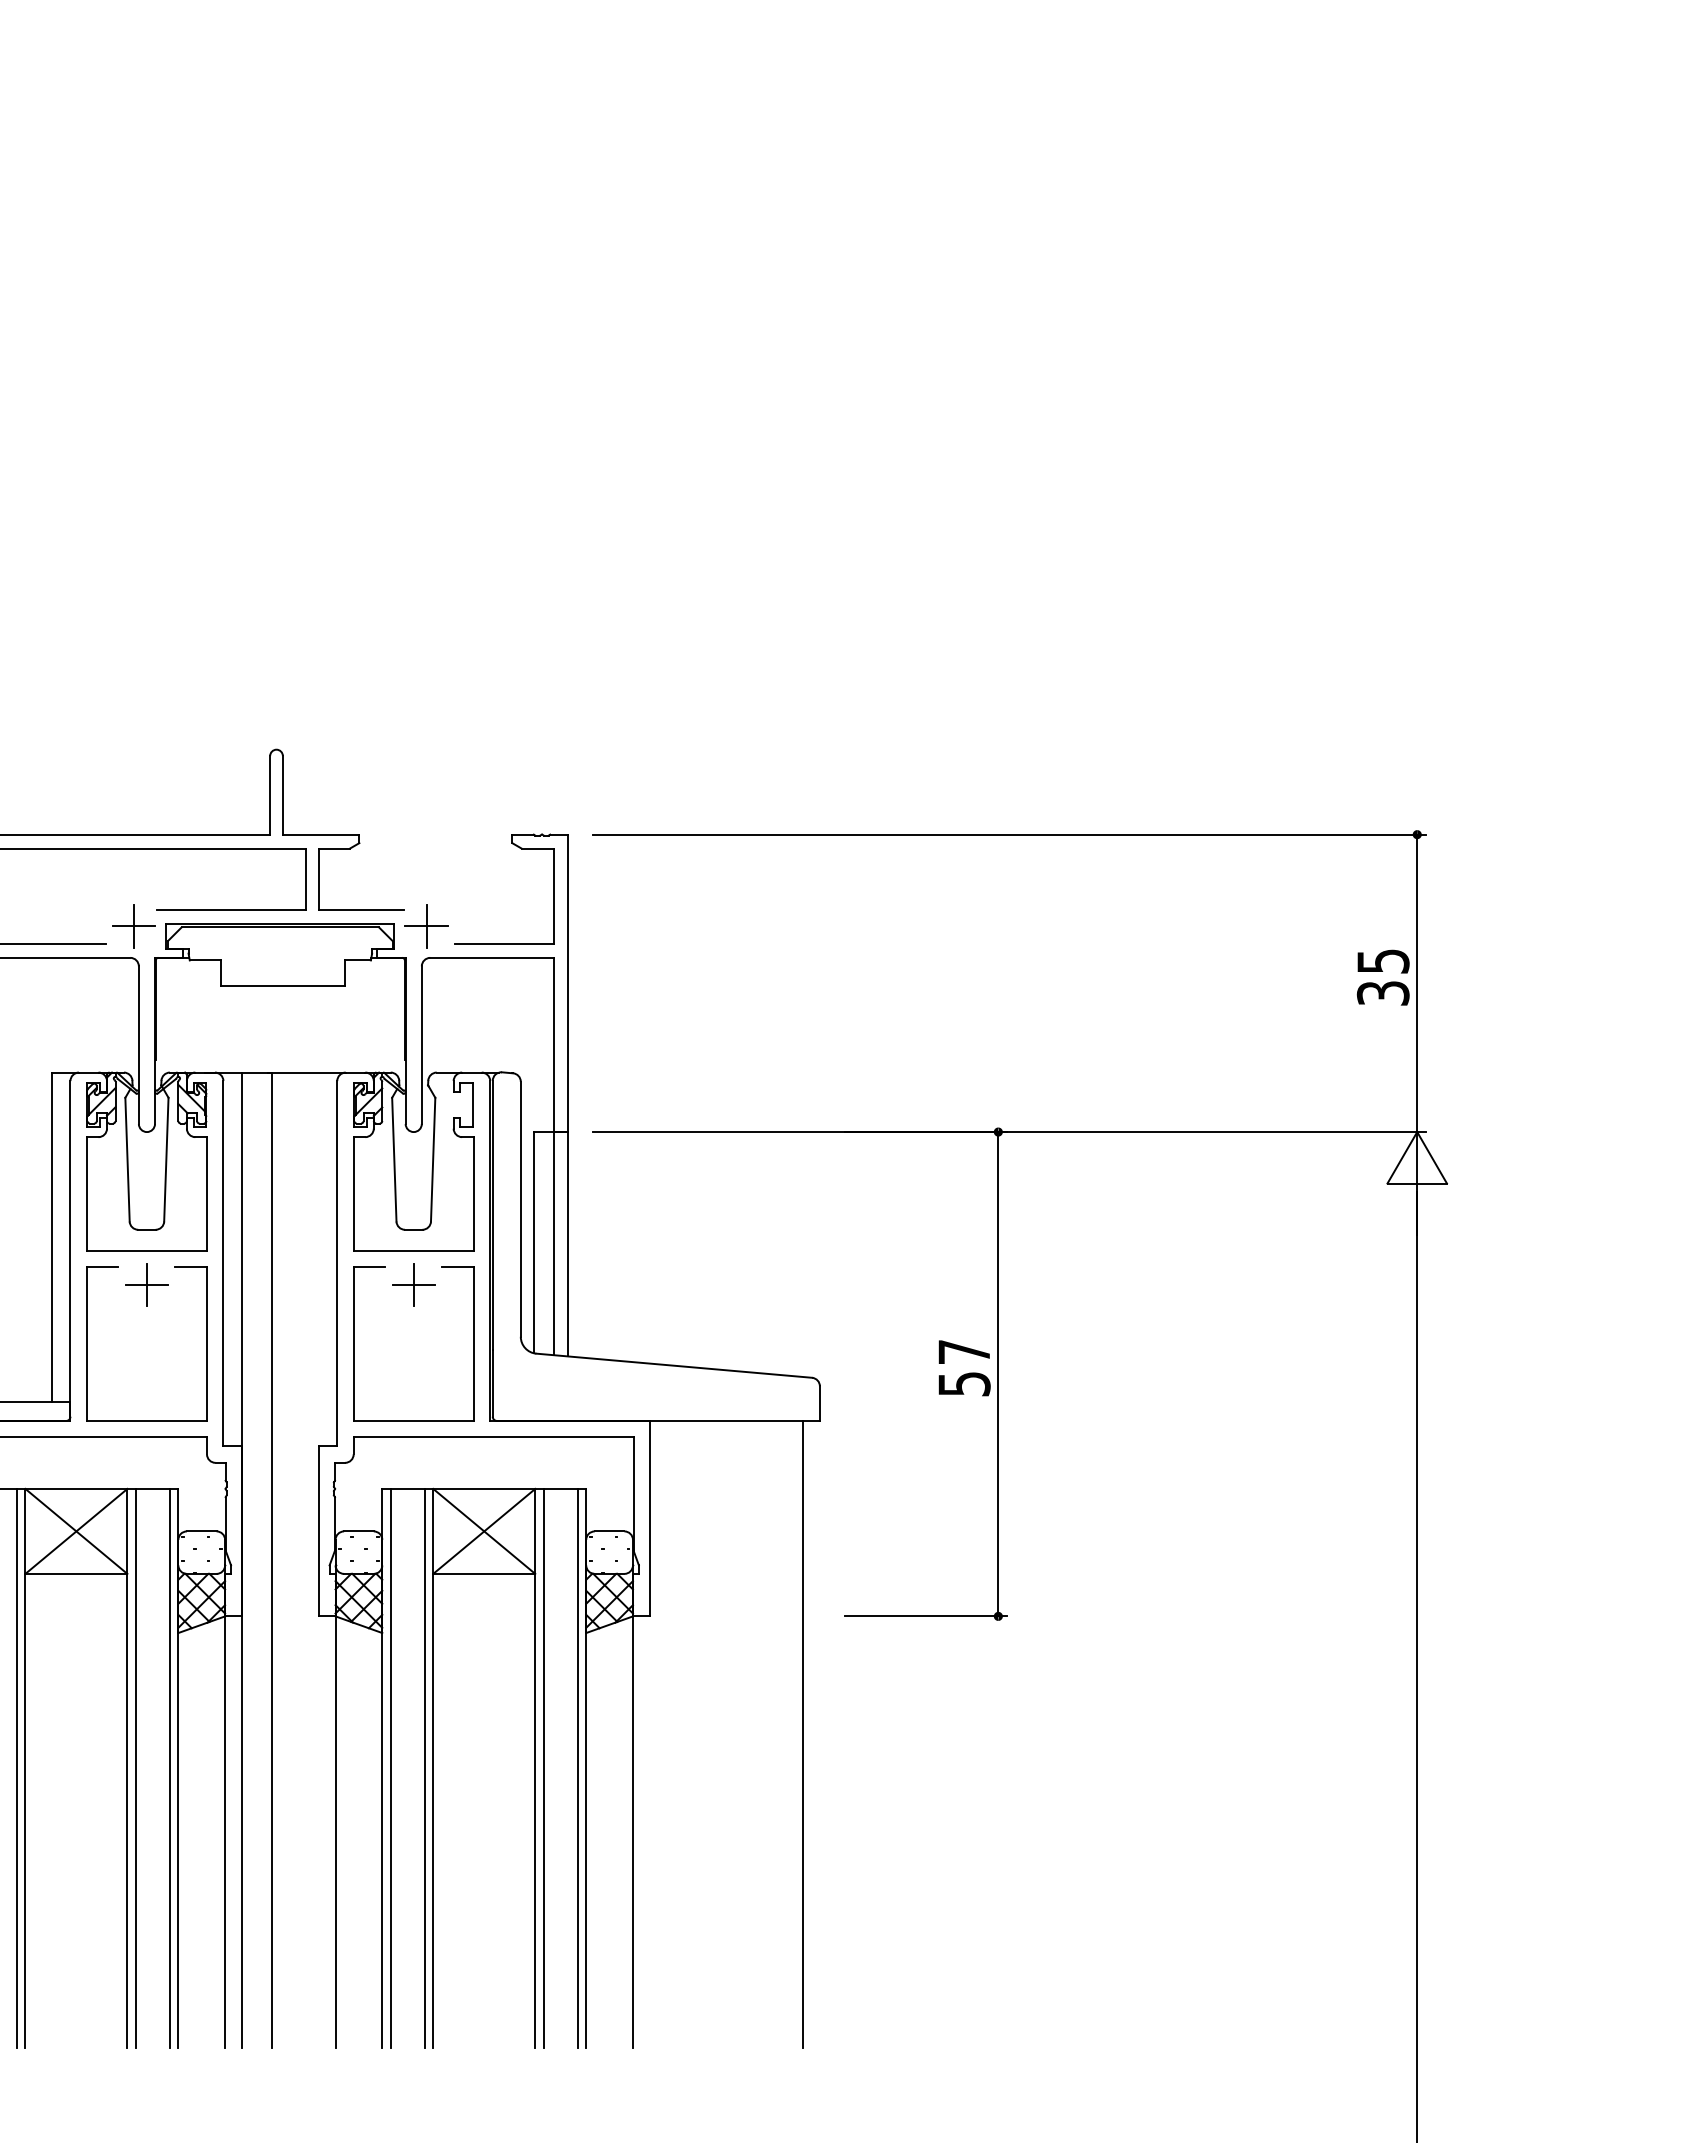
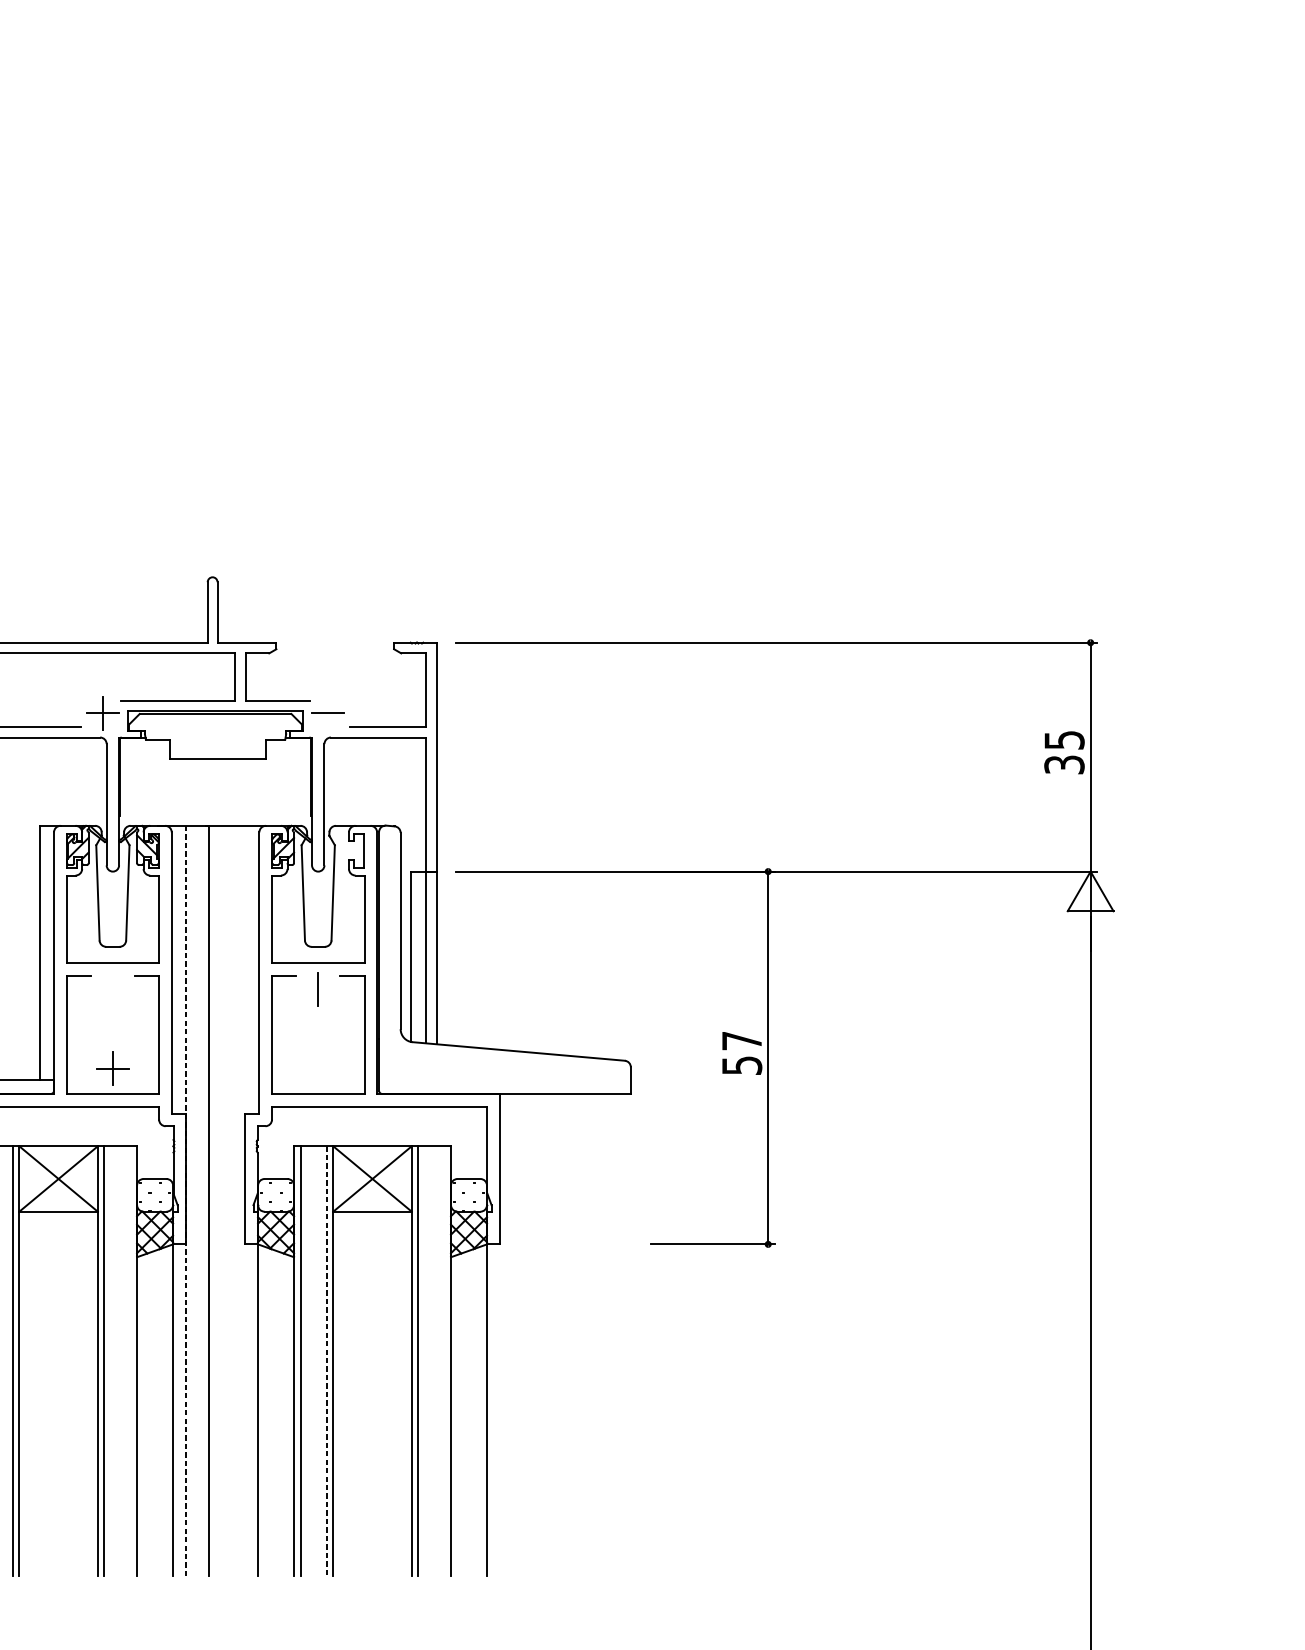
line: (426, 926) -> (328, 713), removed
part: (146, 1284) -> (112, 1068), moved
line: (413, 1285) -> (318, 989), removed
line: (242, 1560) -> (186, 1201), solid -> dashed
line: (802, 1733) -> (617, 1334), removed
line: (169, 1767) -> (130, 1360), removed
line: (577, 1767) -> (444, 1360), removed
line: (424, 1768) -> (326, 1361), solid -> dashed

